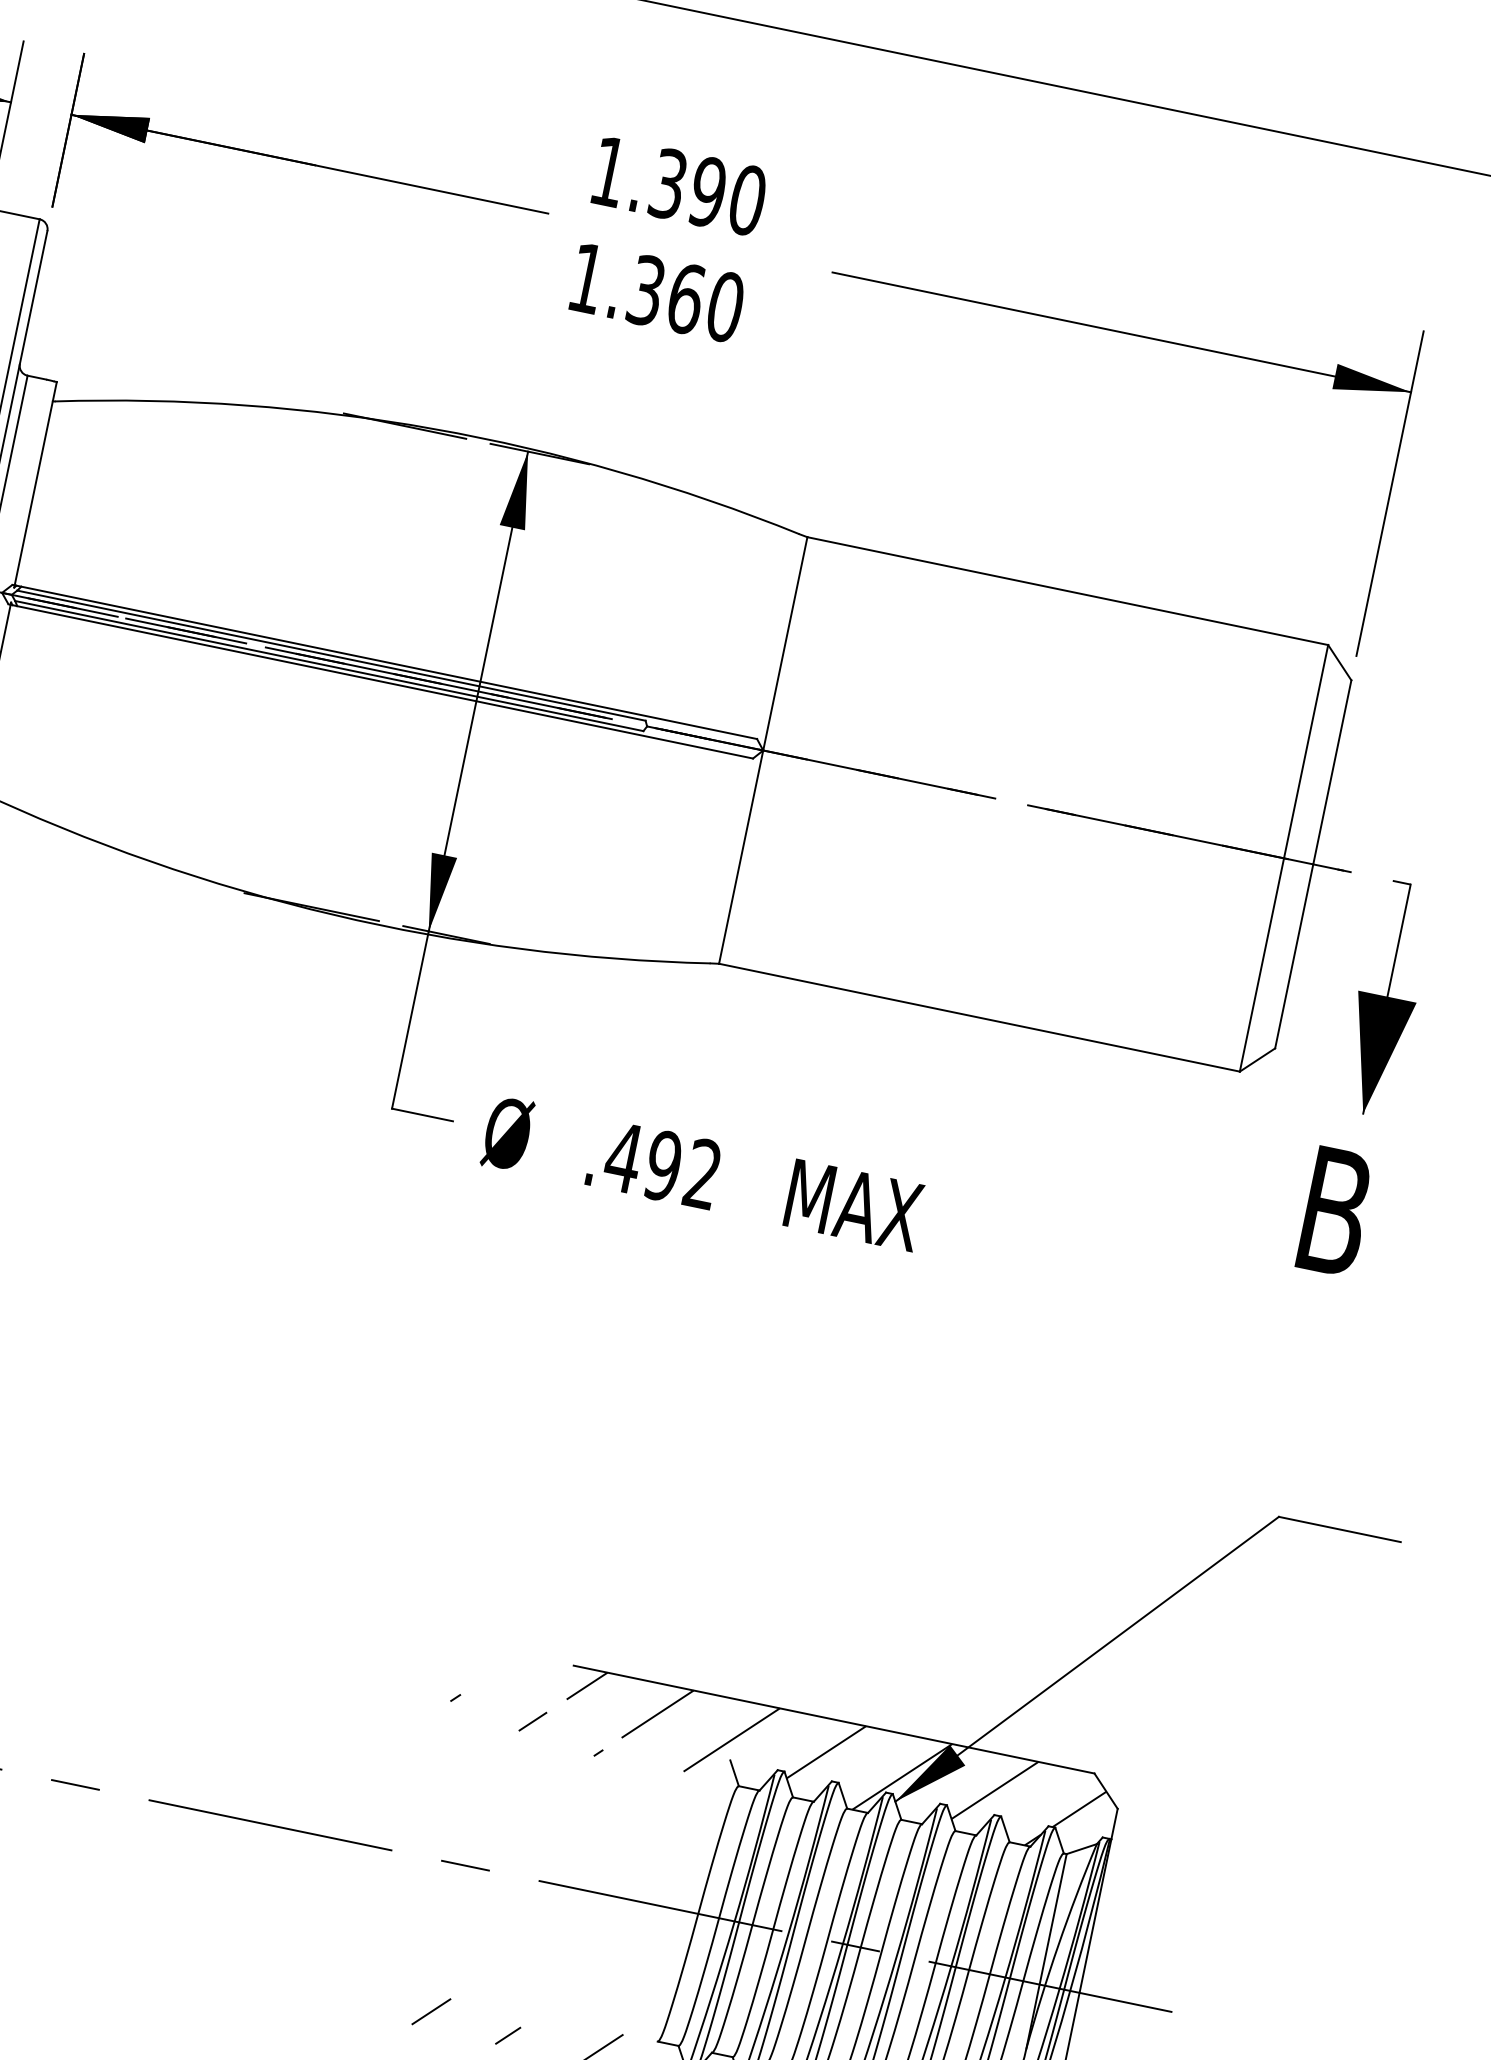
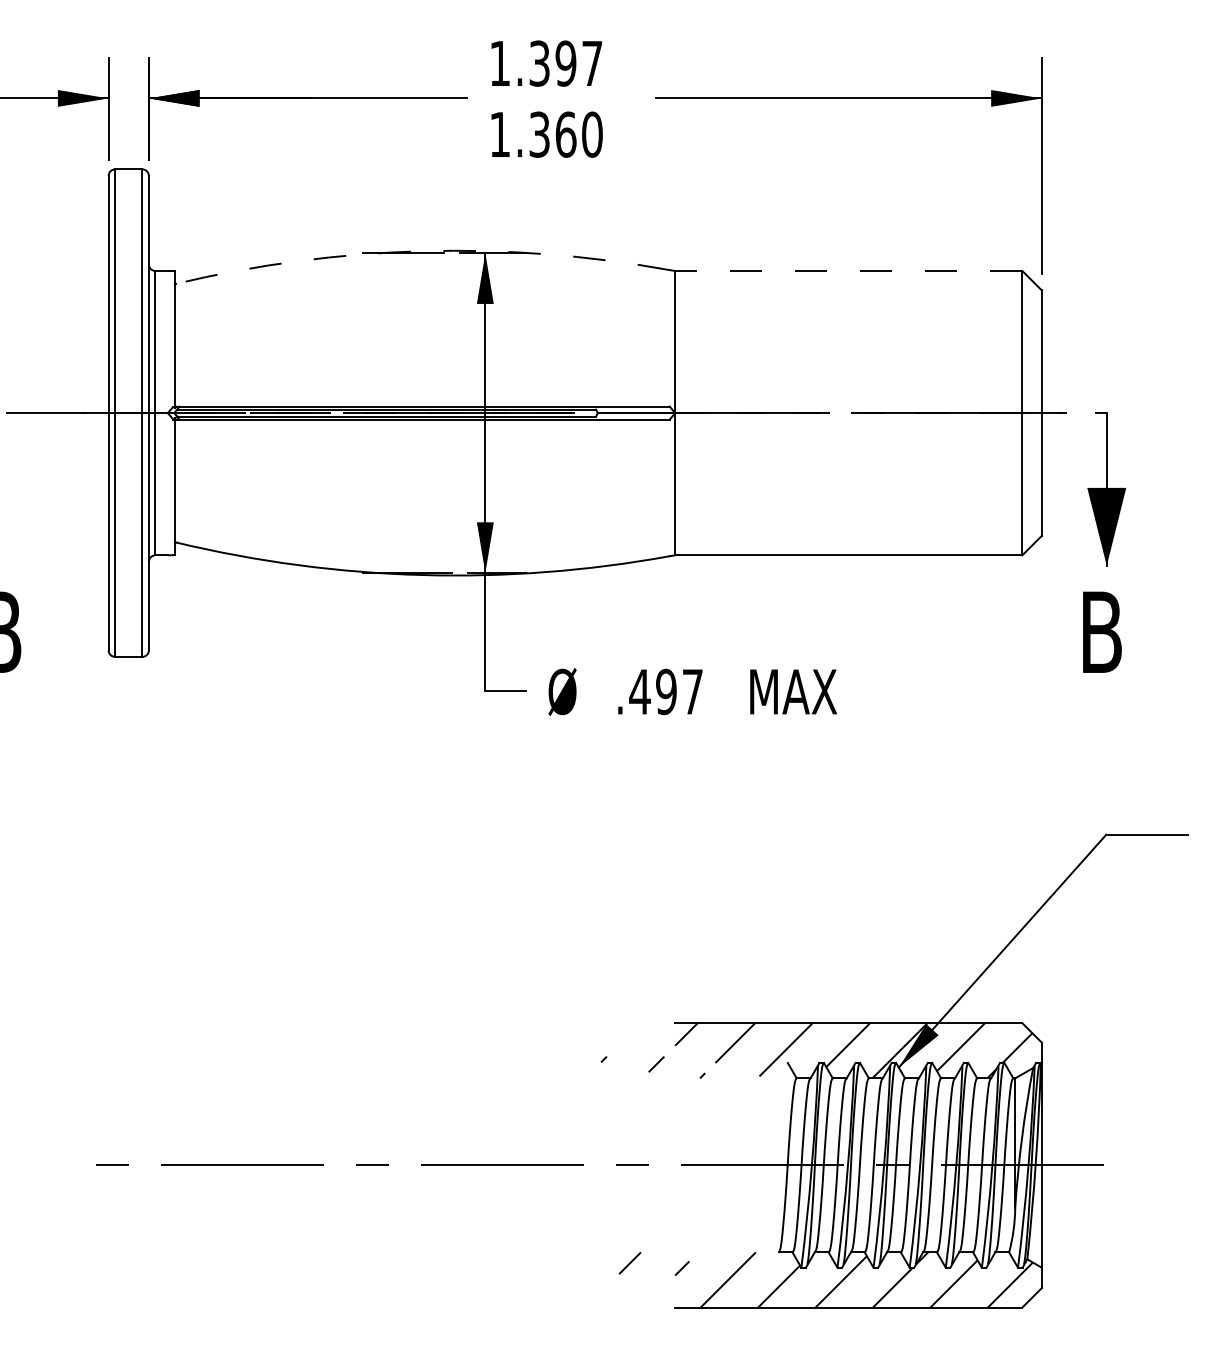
text: (747, 200) -> (592, 63), 1.390 -> 1.397
arc: (434, 429) -> (422, 251), solid -> dashed
line: (1067, 590) -> (848, 270), solid -> dashed
text: (702, 1173) -> (692, 691), .492 -> .497

